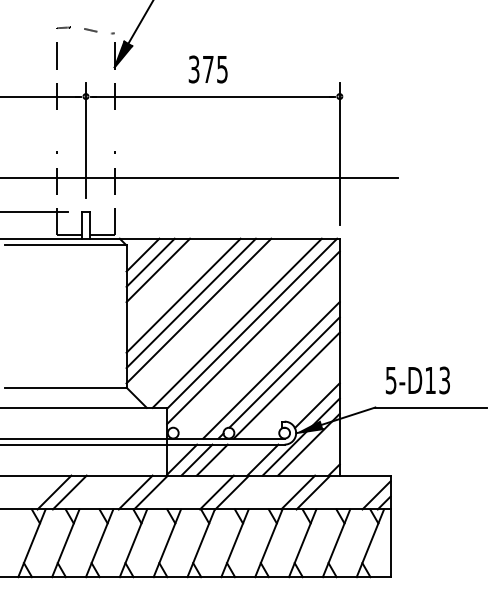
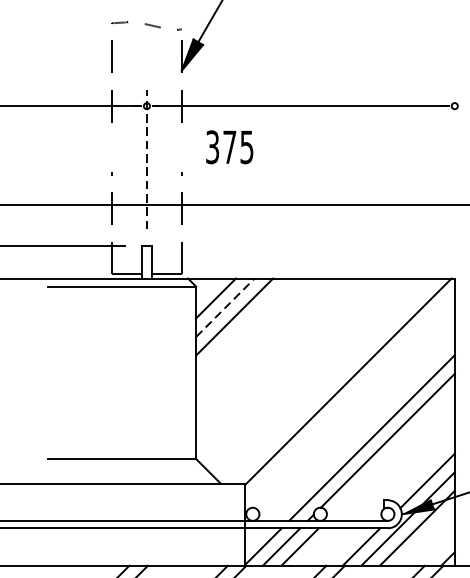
text: (207, 69) -> (228, 147), moved
line: (85, 140) -> (146, 159), solid -> dashed
line: (339, 154) -> (454, 176), removed
line: (151, 262) -> (226, 307), solid -> dashed
line: (183, 295) -> (265, 347), removed
line: (190, 303) -> (273, 357), removed
line: (198, 310) -> (283, 365), removed
line: (236, 322) -> (329, 380), removed
line: (253, 337) -> (350, 398), removed
line: (286, 385) -> (390, 456), removed

